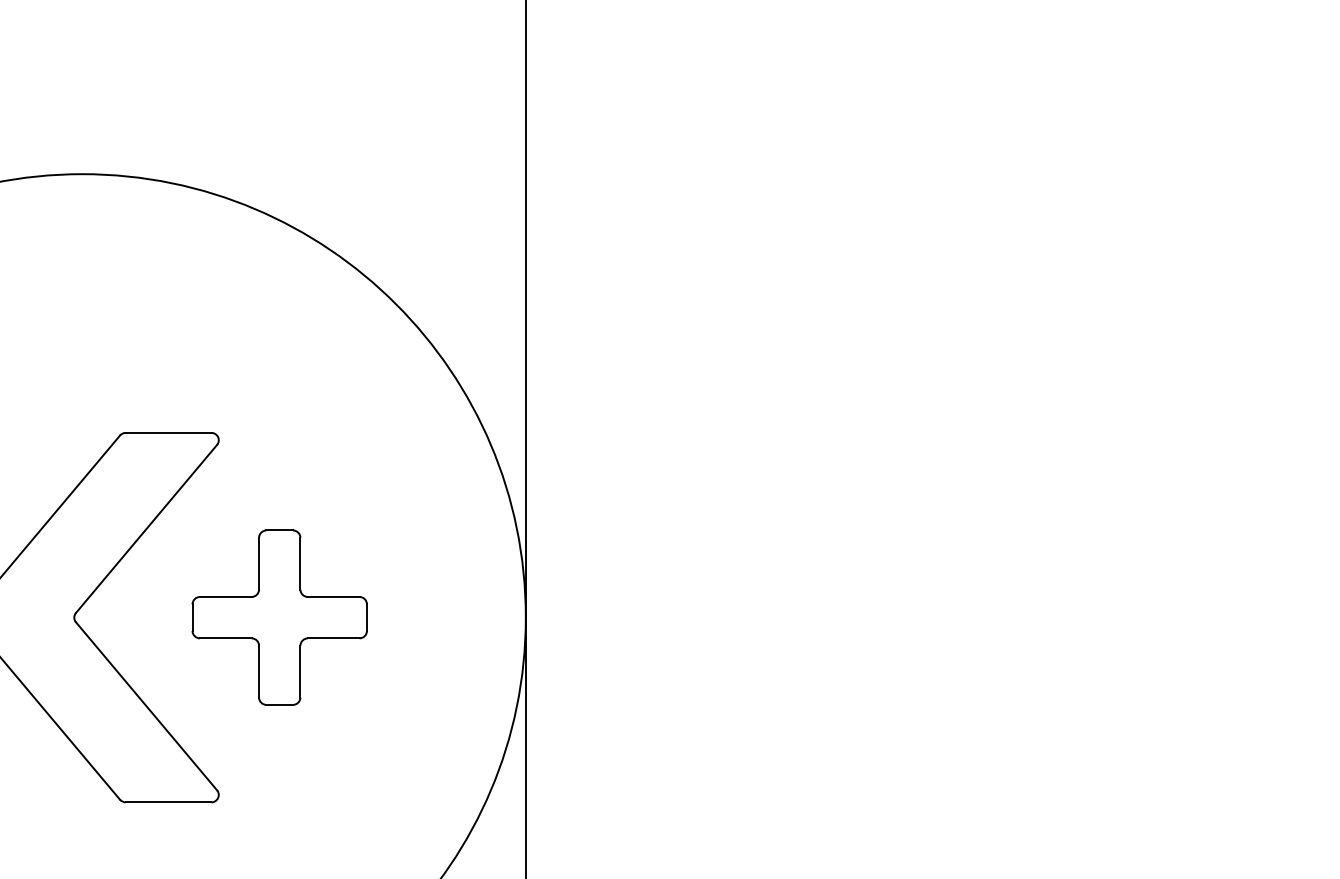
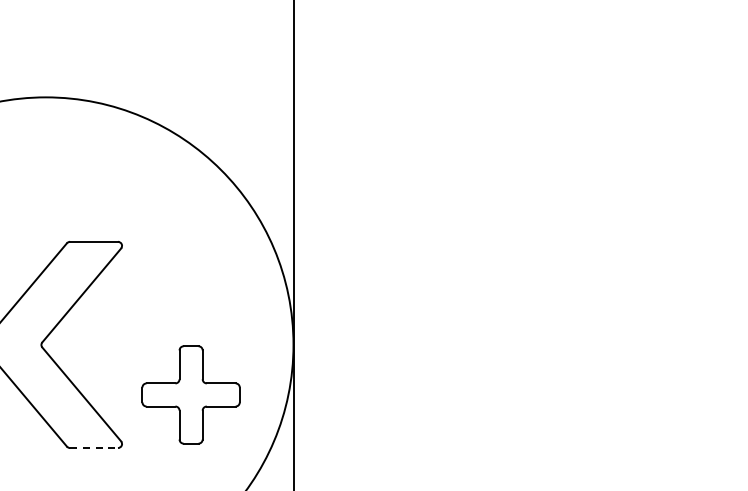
part: (278, 616) -> (190, 394), moved
line: (169, 803) -> (94, 448), solid -> dashed

